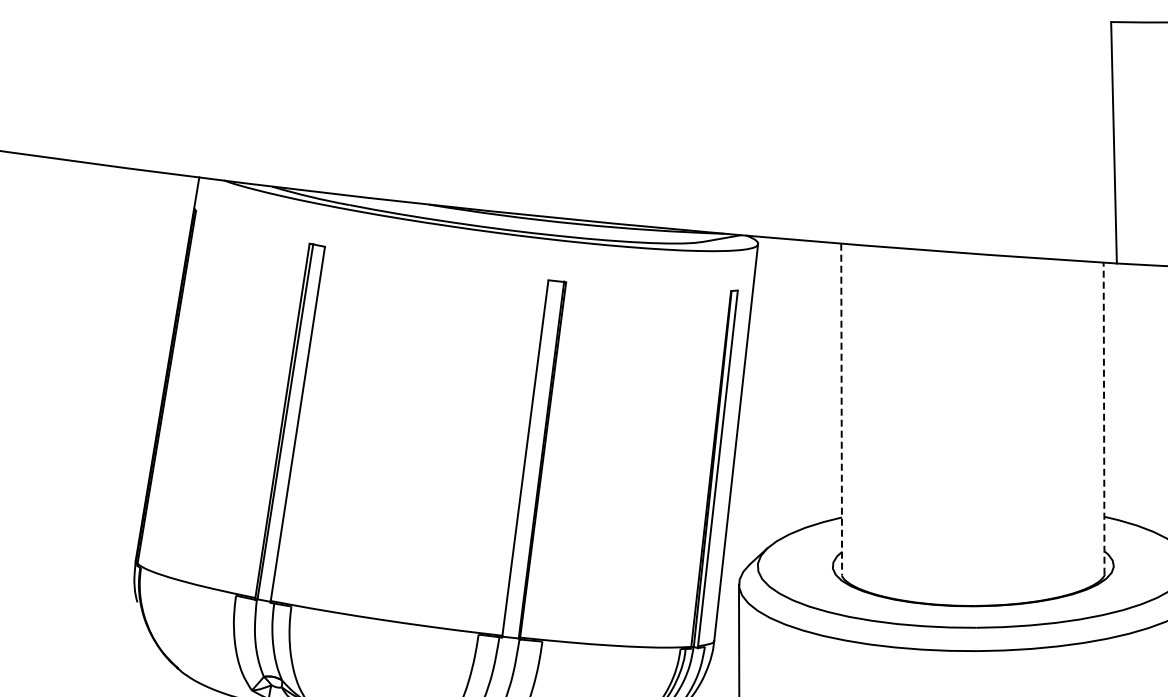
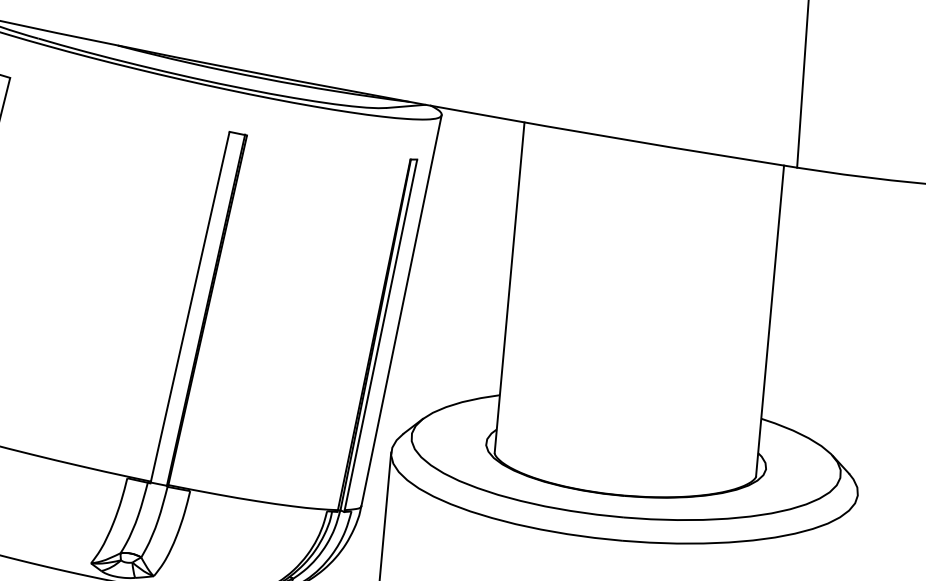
line: (841, 409) -> (509, 287), dashed -> solid
line: (1104, 418) -> (770, 320), dashed -> solid

